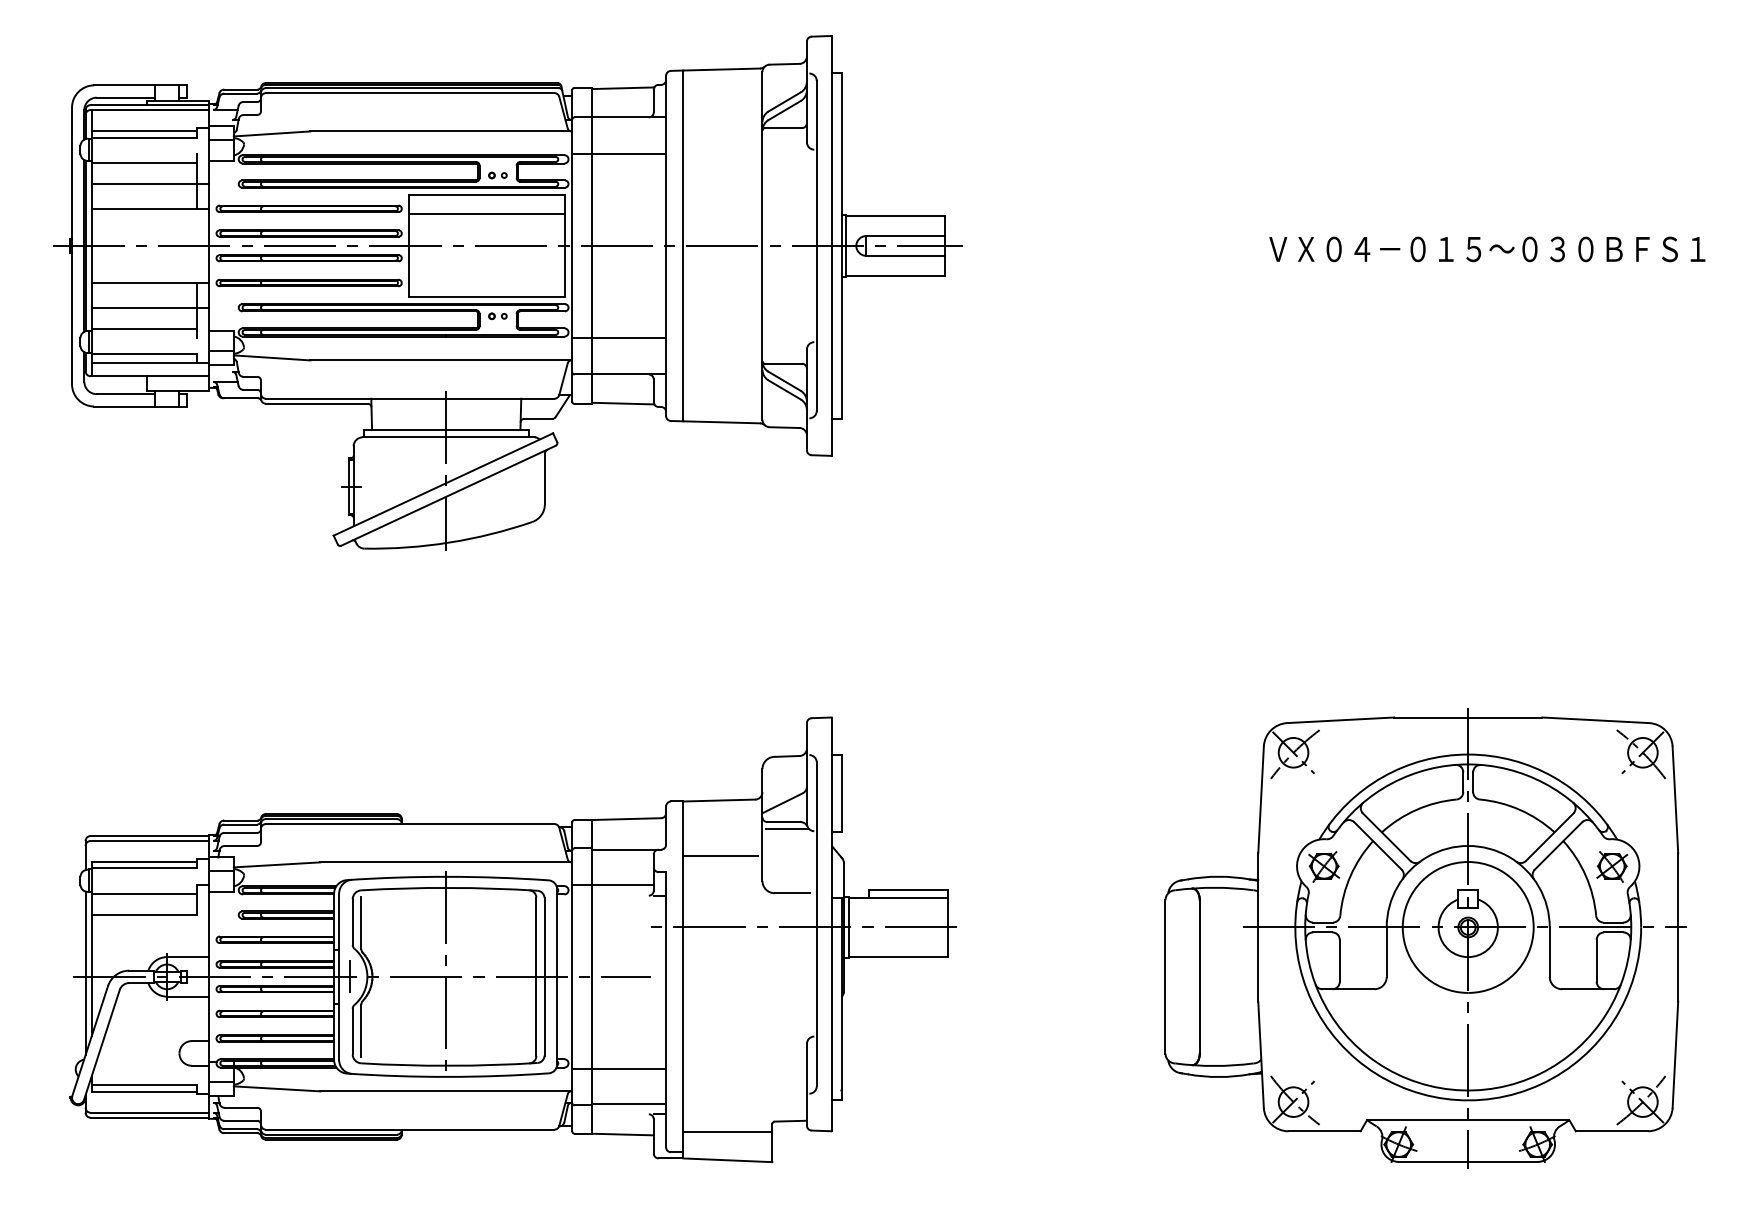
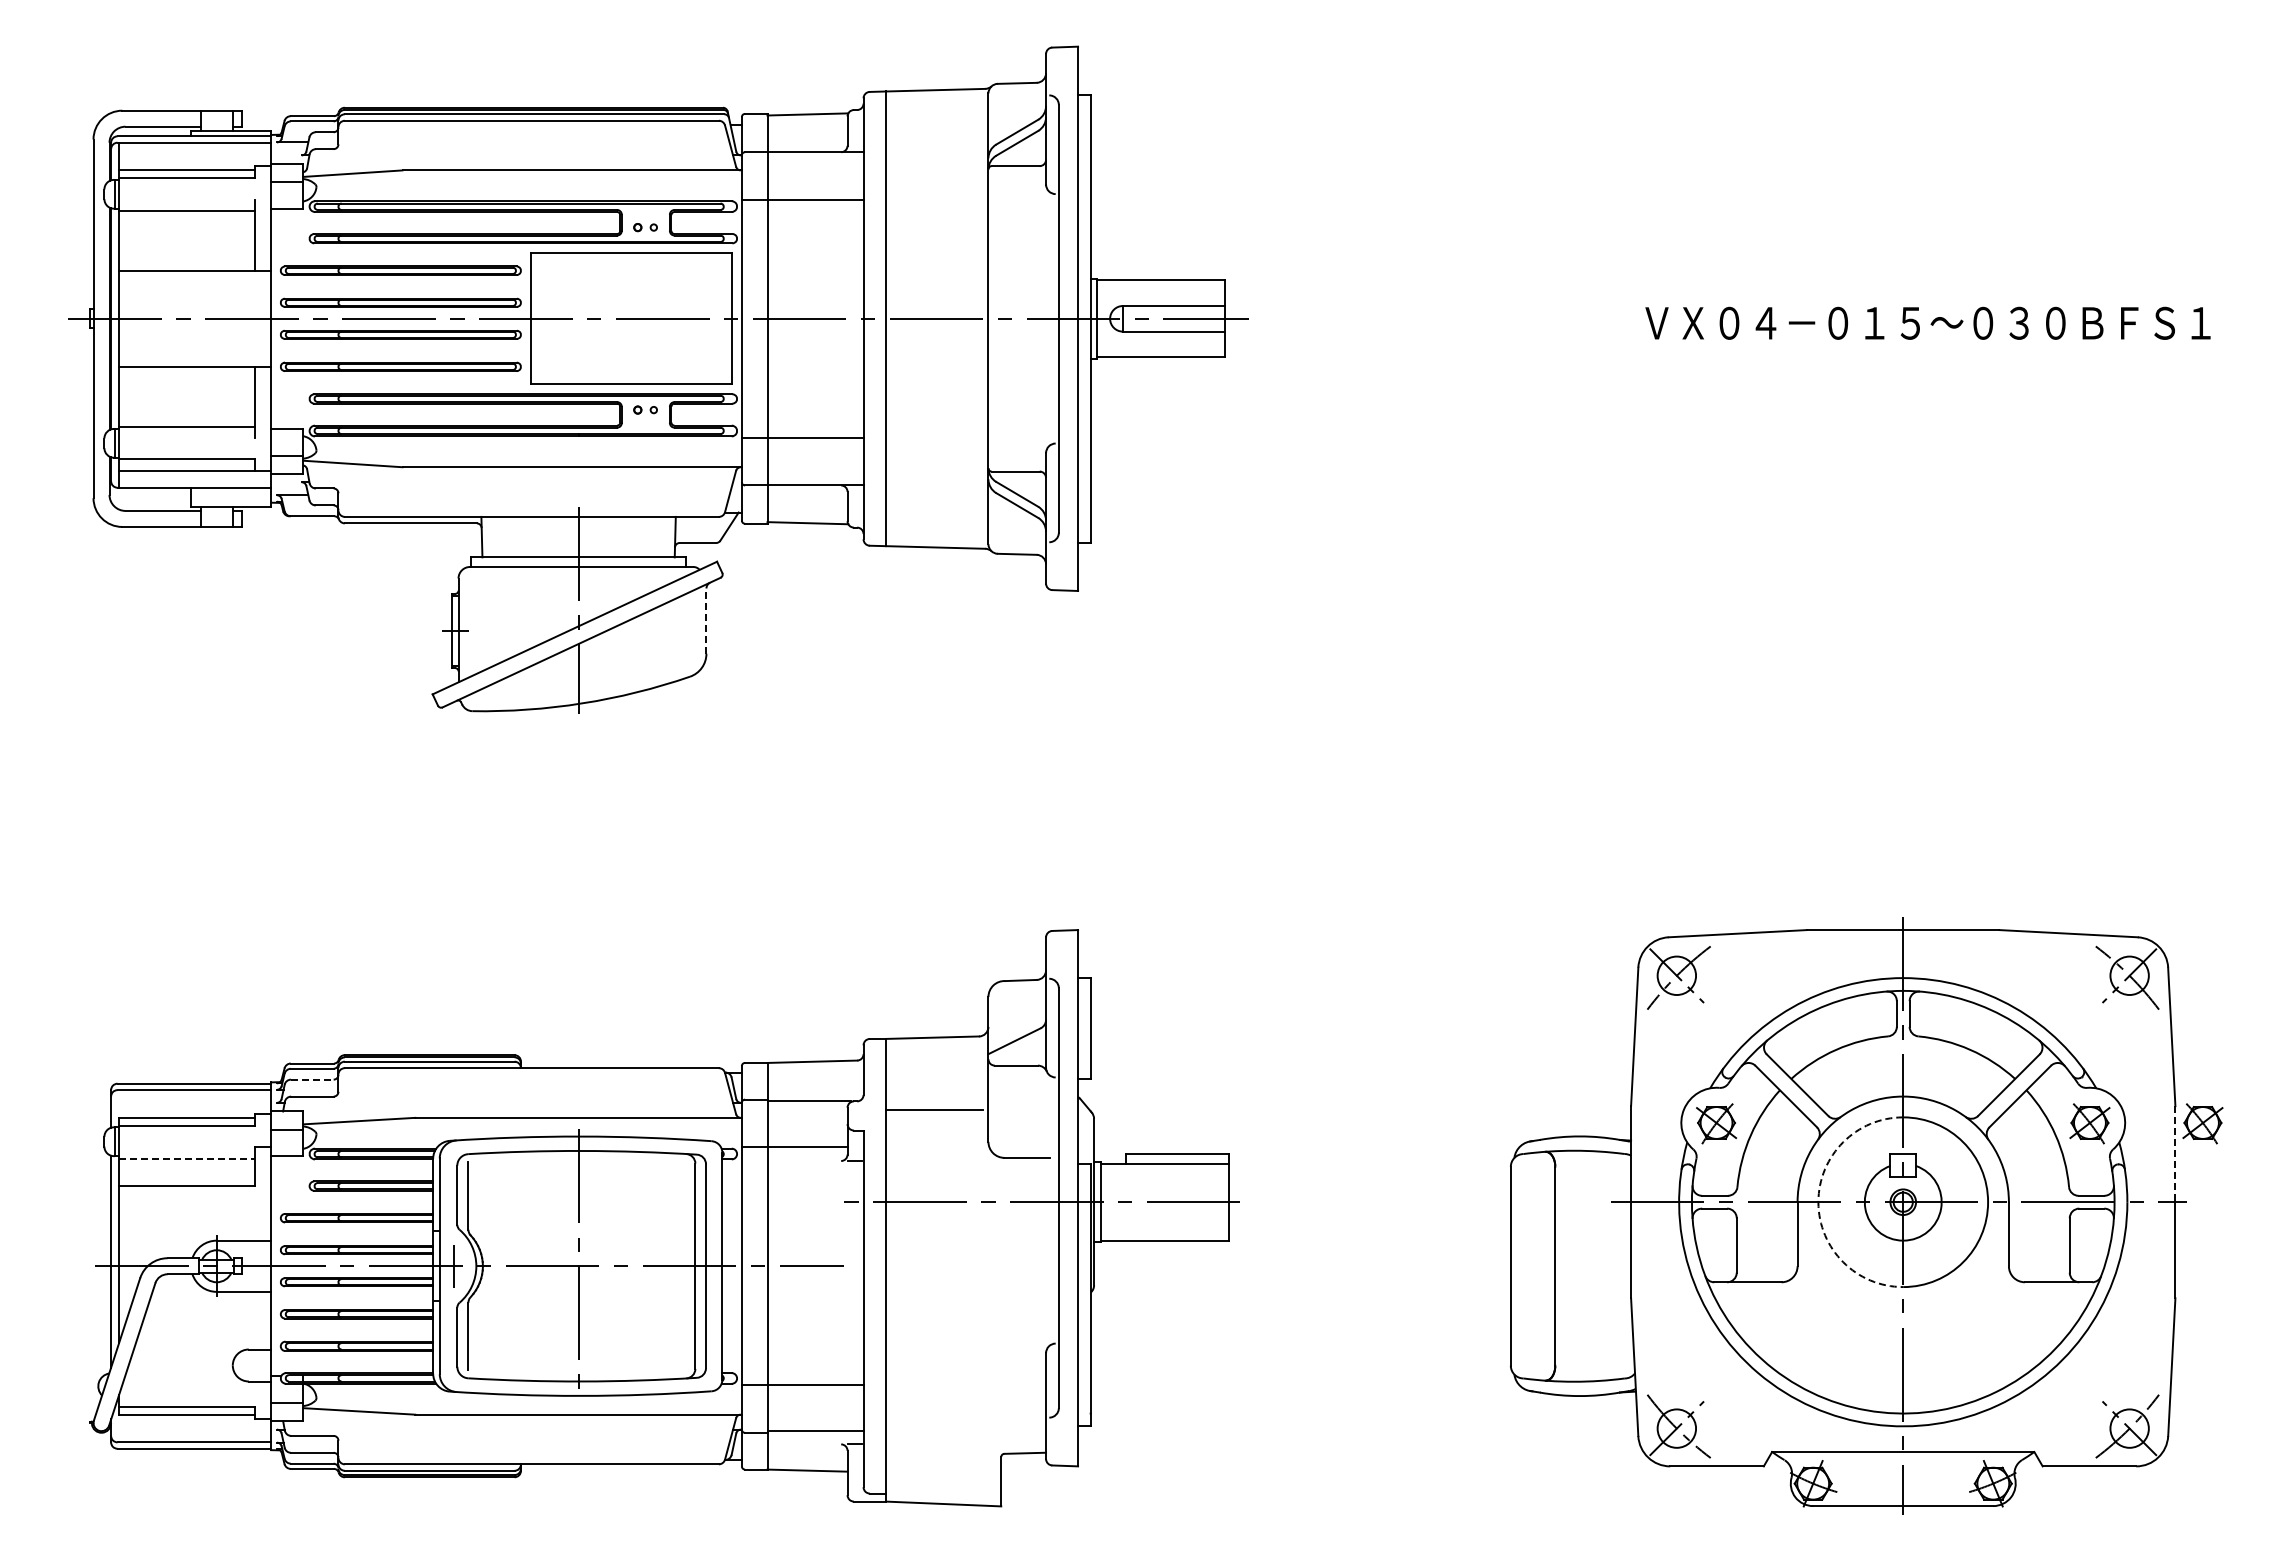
line: (150, 183) -> (195, 238), removed
line: (487, 214) -> (631, 277), removed
line: (150, 307) -> (195, 398), removed
line: (544, 479) -> (706, 621), solid -> dashed
line: (787, 829) -> (1020, 1075), removed
line: (240, 832) -> (312, 1079), solid -> dashed
part: (1699, 866) -> (2202, 1123), added
line: (1678, 890) -> (2175, 1154), solid -> dashed
line: (144, 893) -> (187, 1158), solid -> dashed
arc: (1402, 927) -> (1818, 1202), solid -> dashed
line: (727, 1132) -> (943, 1467), removed

